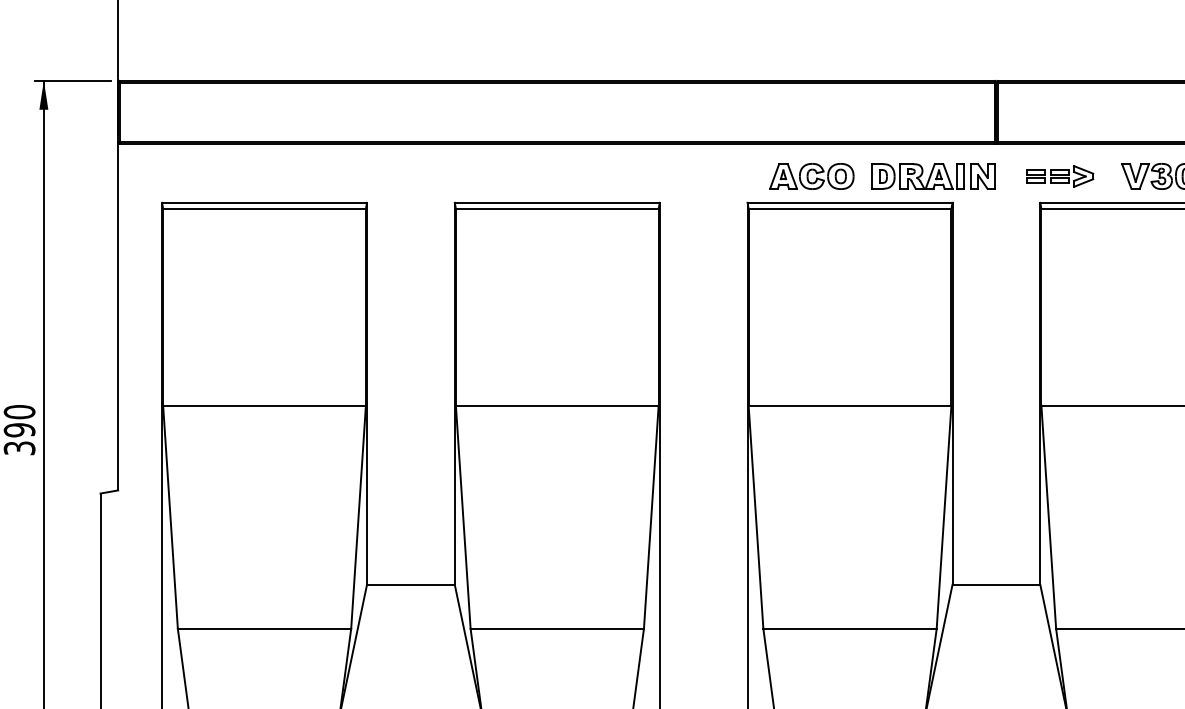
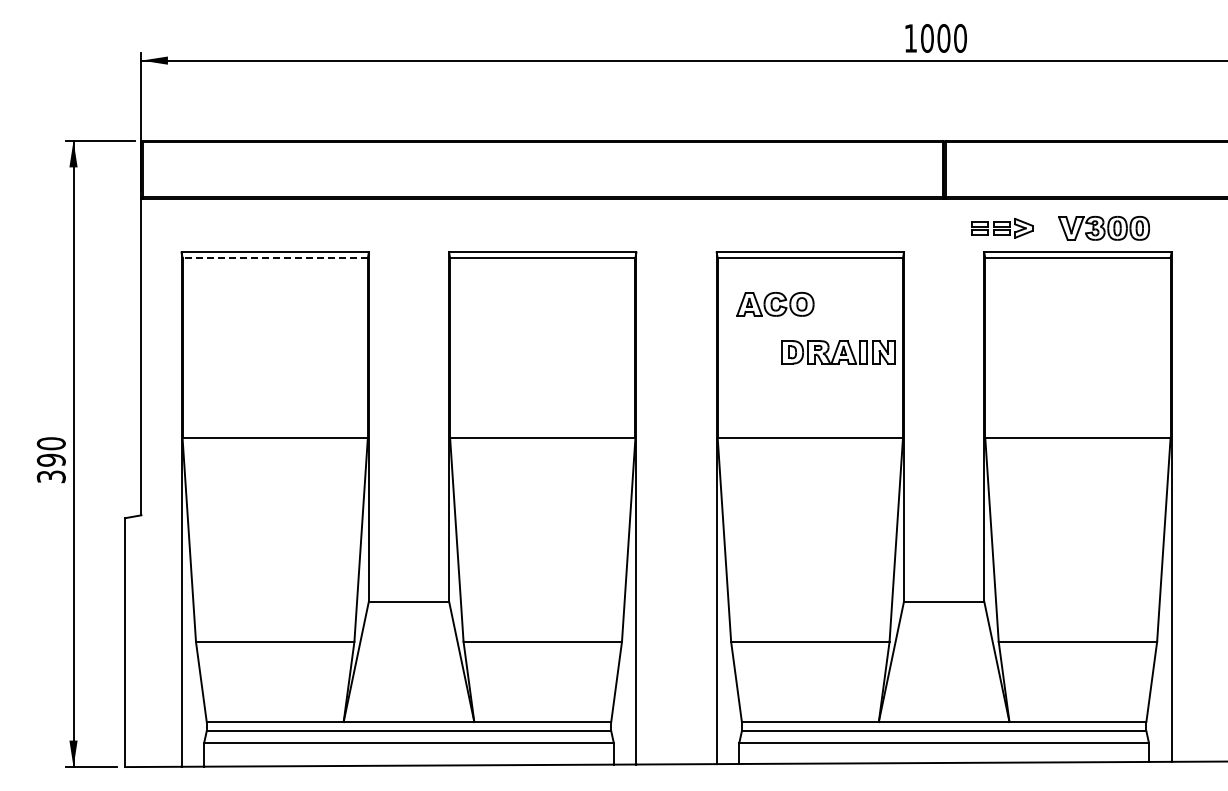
part: (811, 176) -> (775, 304), moved
part: (933, 176) -> (838, 352), moved
line: (264, 209) -> (275, 258), solid -> dashed

